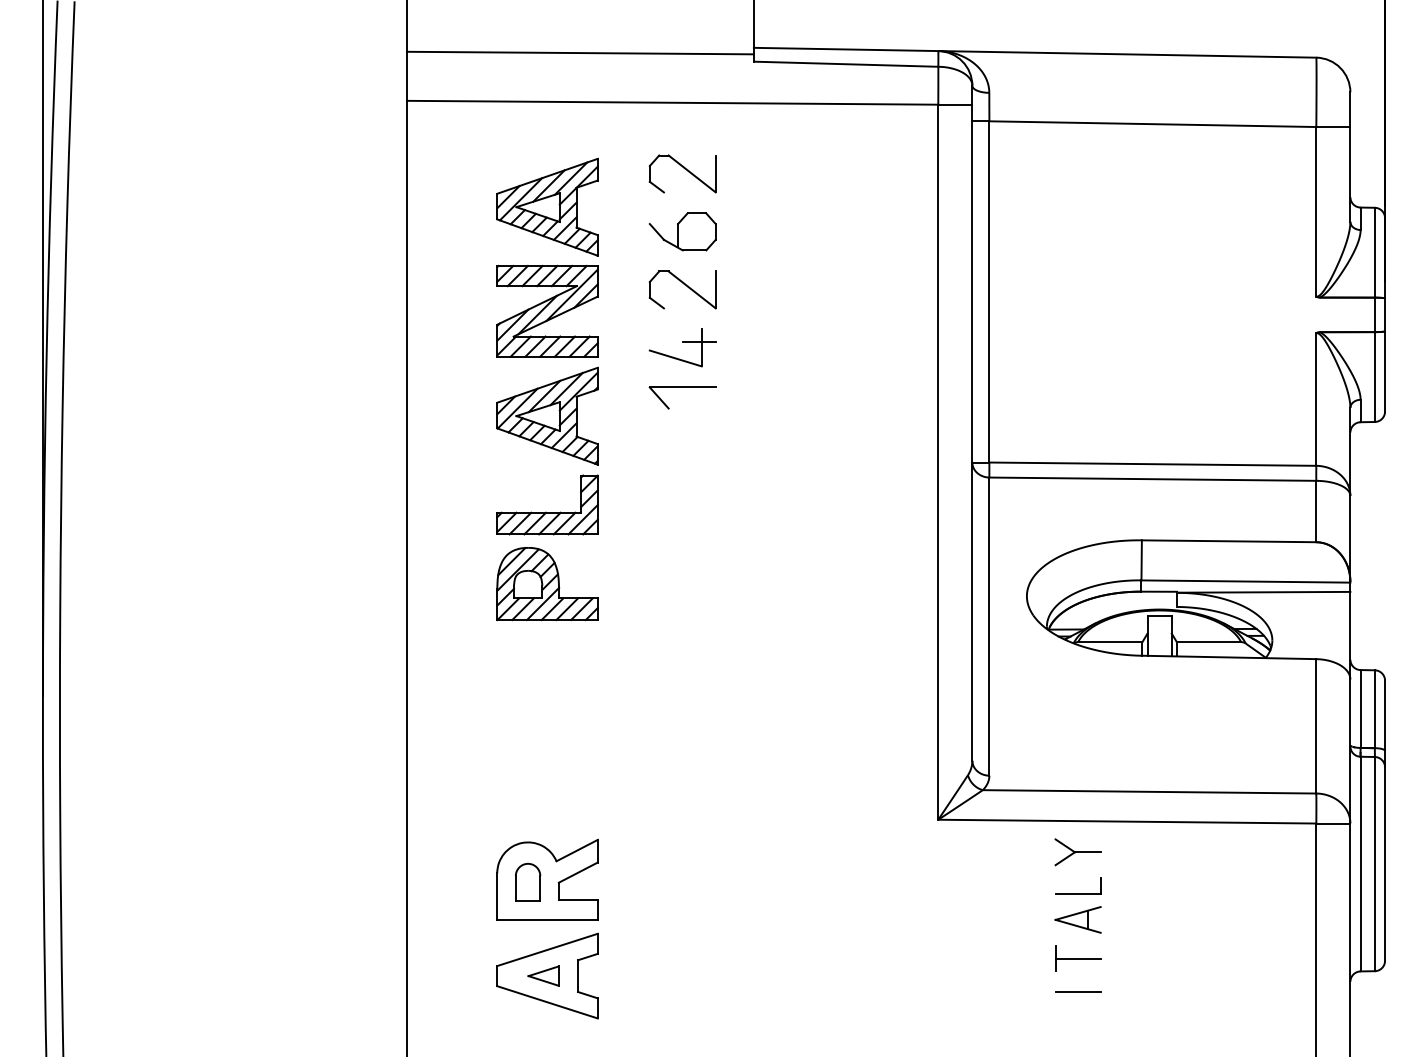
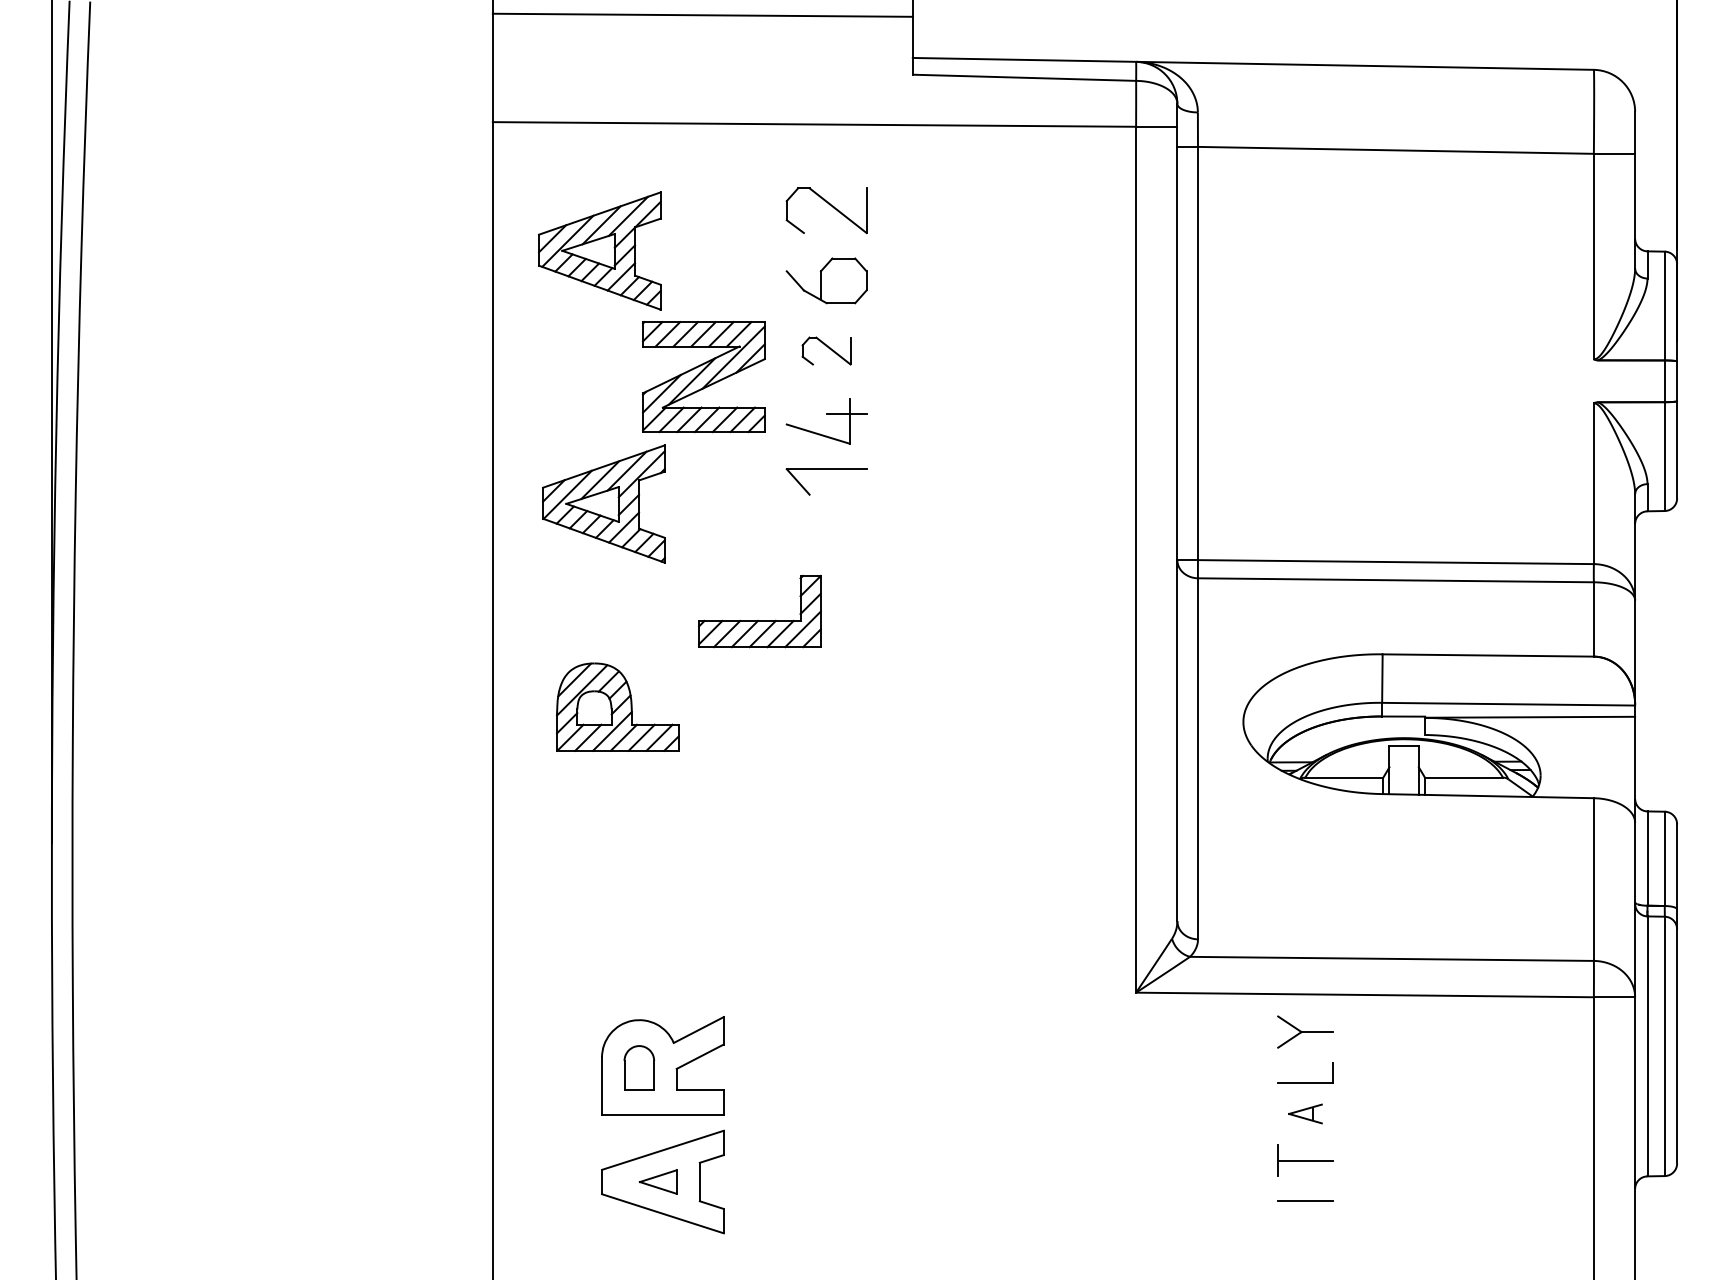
line: (580, 52) -> (702, 14), moved
part: (547, 206) -> (599, 250), moved
part: (682, 289) -> (826, 350), size x0.6
part: (547, 311) -> (703, 377), moved
part: (547, 415) -> (603, 503), moved
part: (547, 512) -> (759, 620), moved
part: (547, 583) -> (617, 706), moved
part: (1078, 919) -> (1305, 1113), size x0.6

